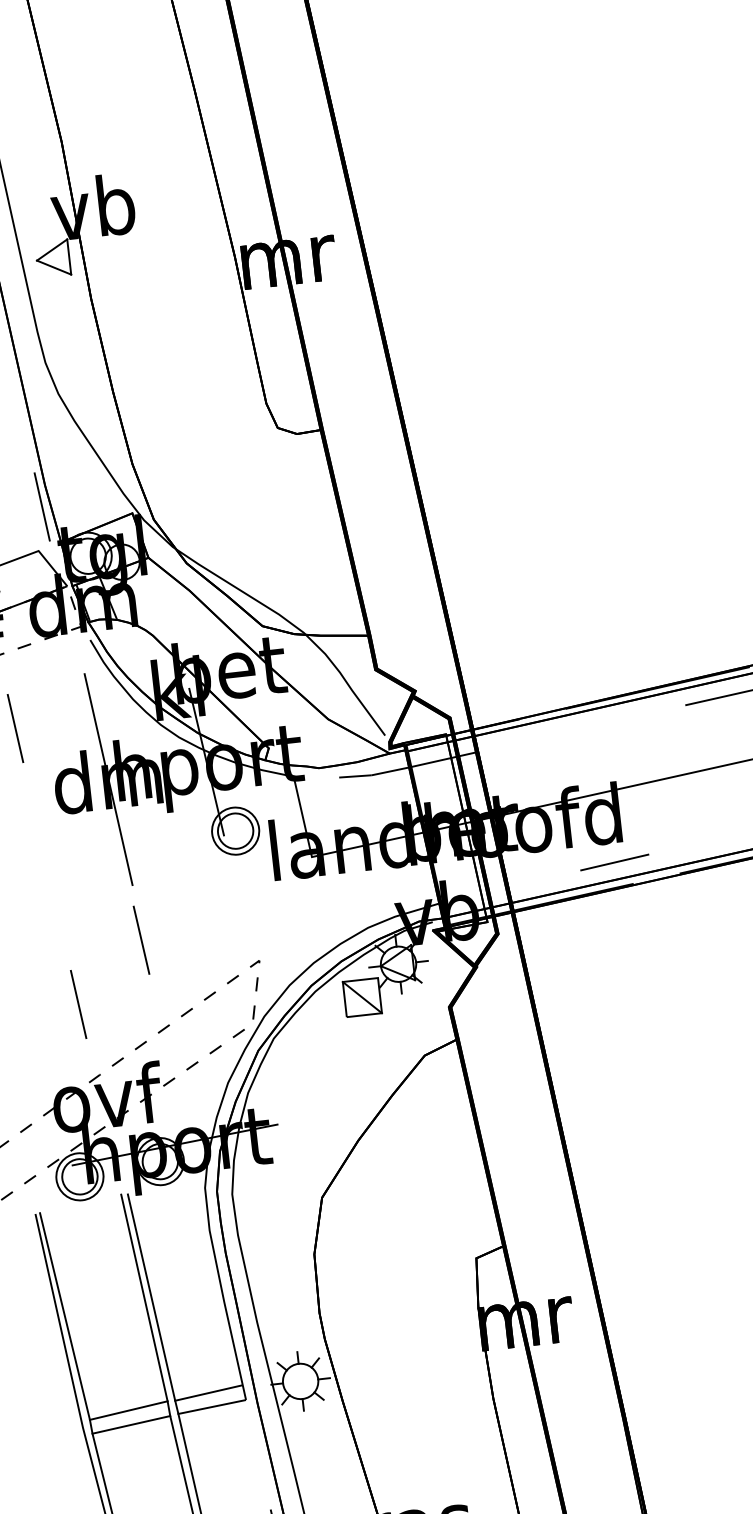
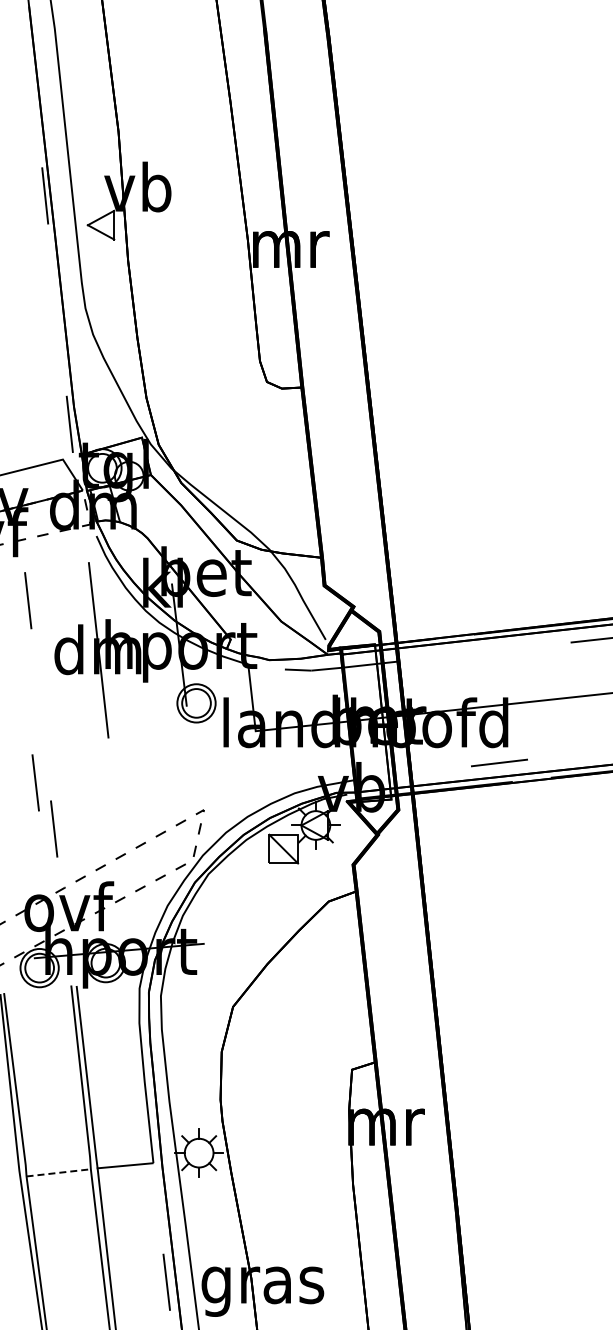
line: (141, 939) -> (35, 782), moved
line: (208, 1393) -> (123, 1154), removed
line: (128, 1411) -> (57, 1161), removed
line: (132, 1424) -> (59, 1172), solid -> dashed

